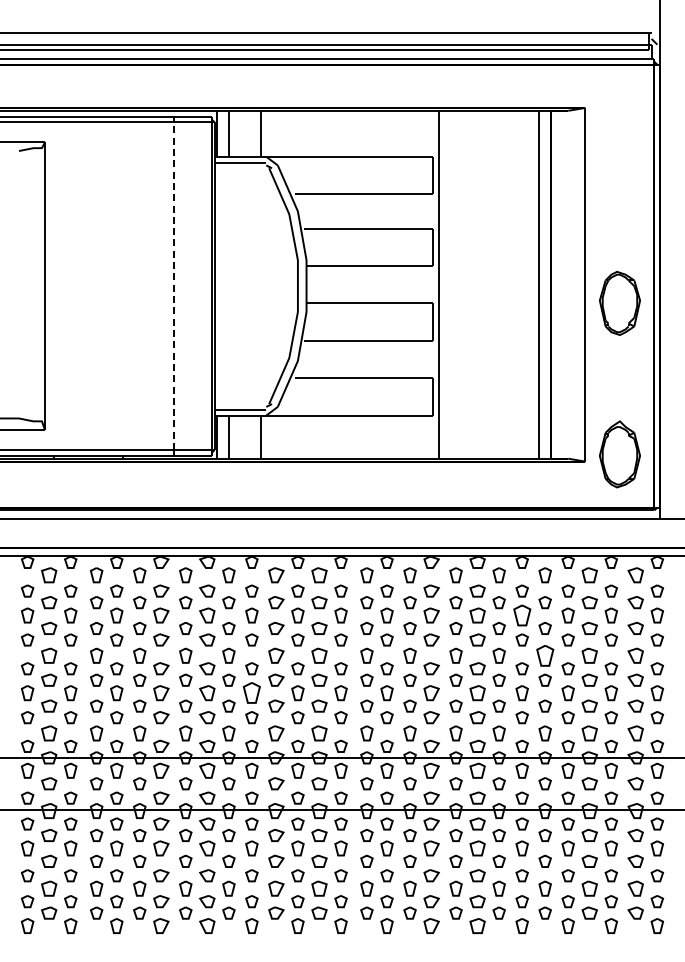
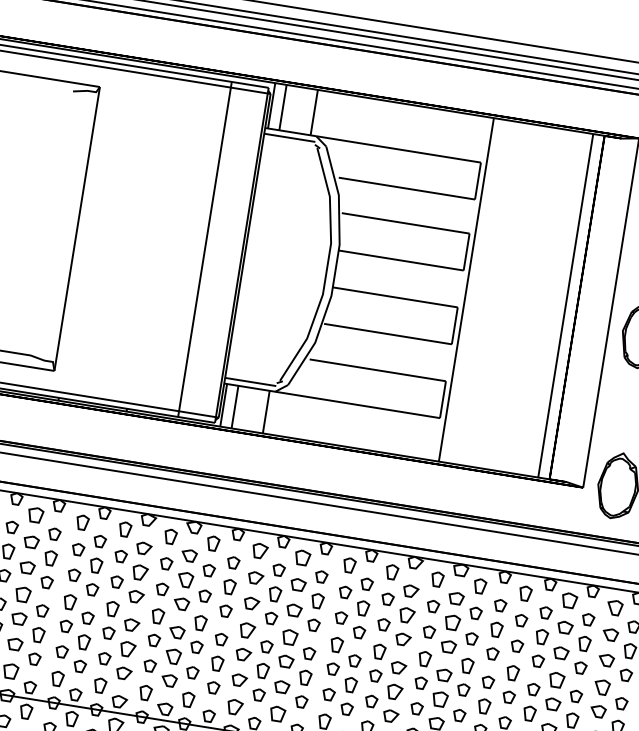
line: (174, 286) -> (205, 249), dashed -> solid
part: (521, 615) -> (495, 629), size x0.71
part: (544, 655) -> (512, 672), size x0.71
part: (251, 693) -> (216, 663), size x0.71

